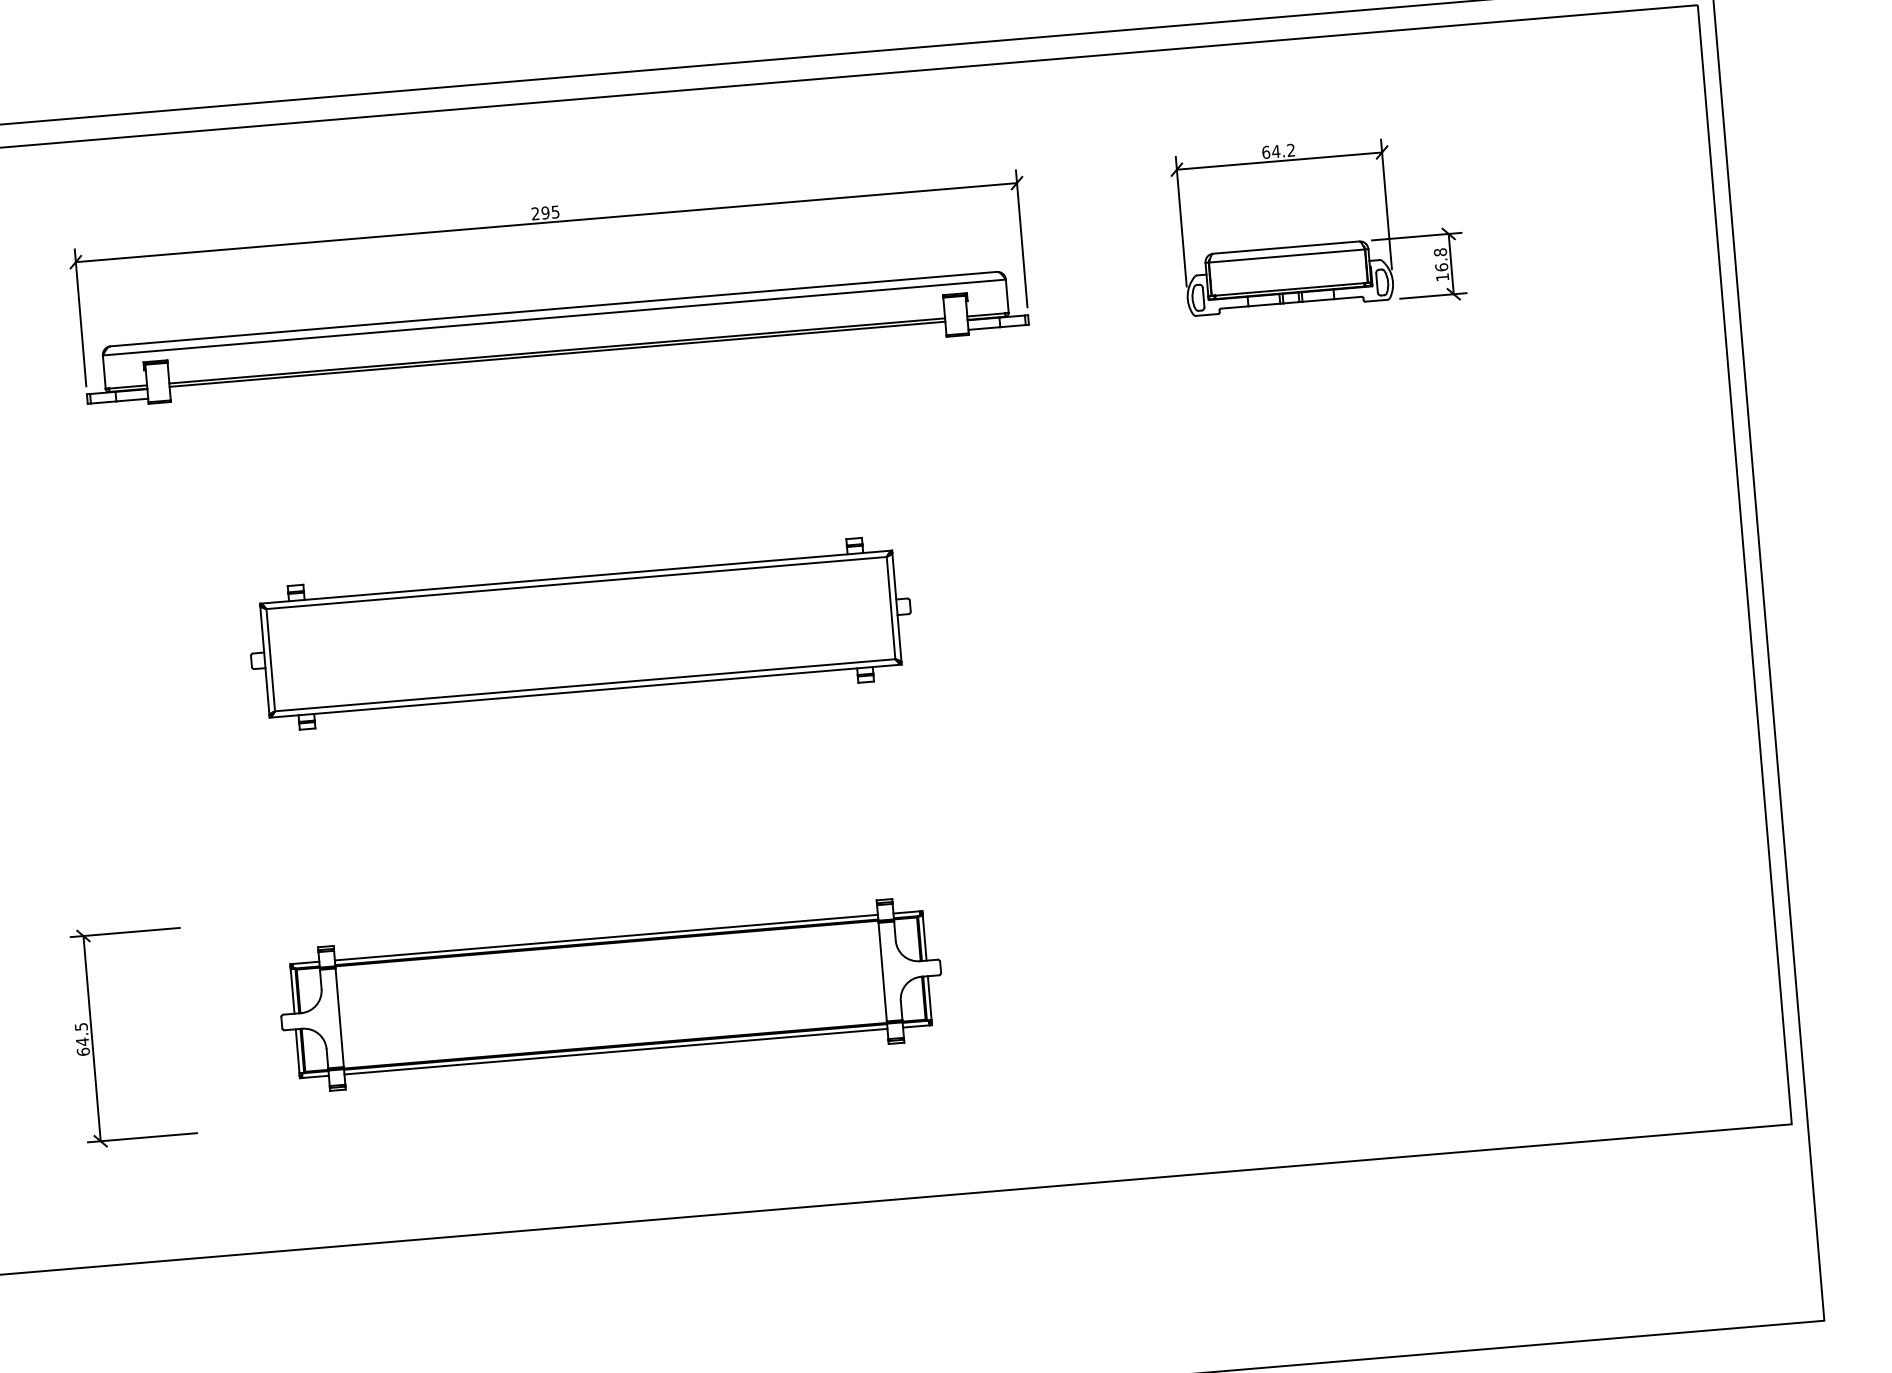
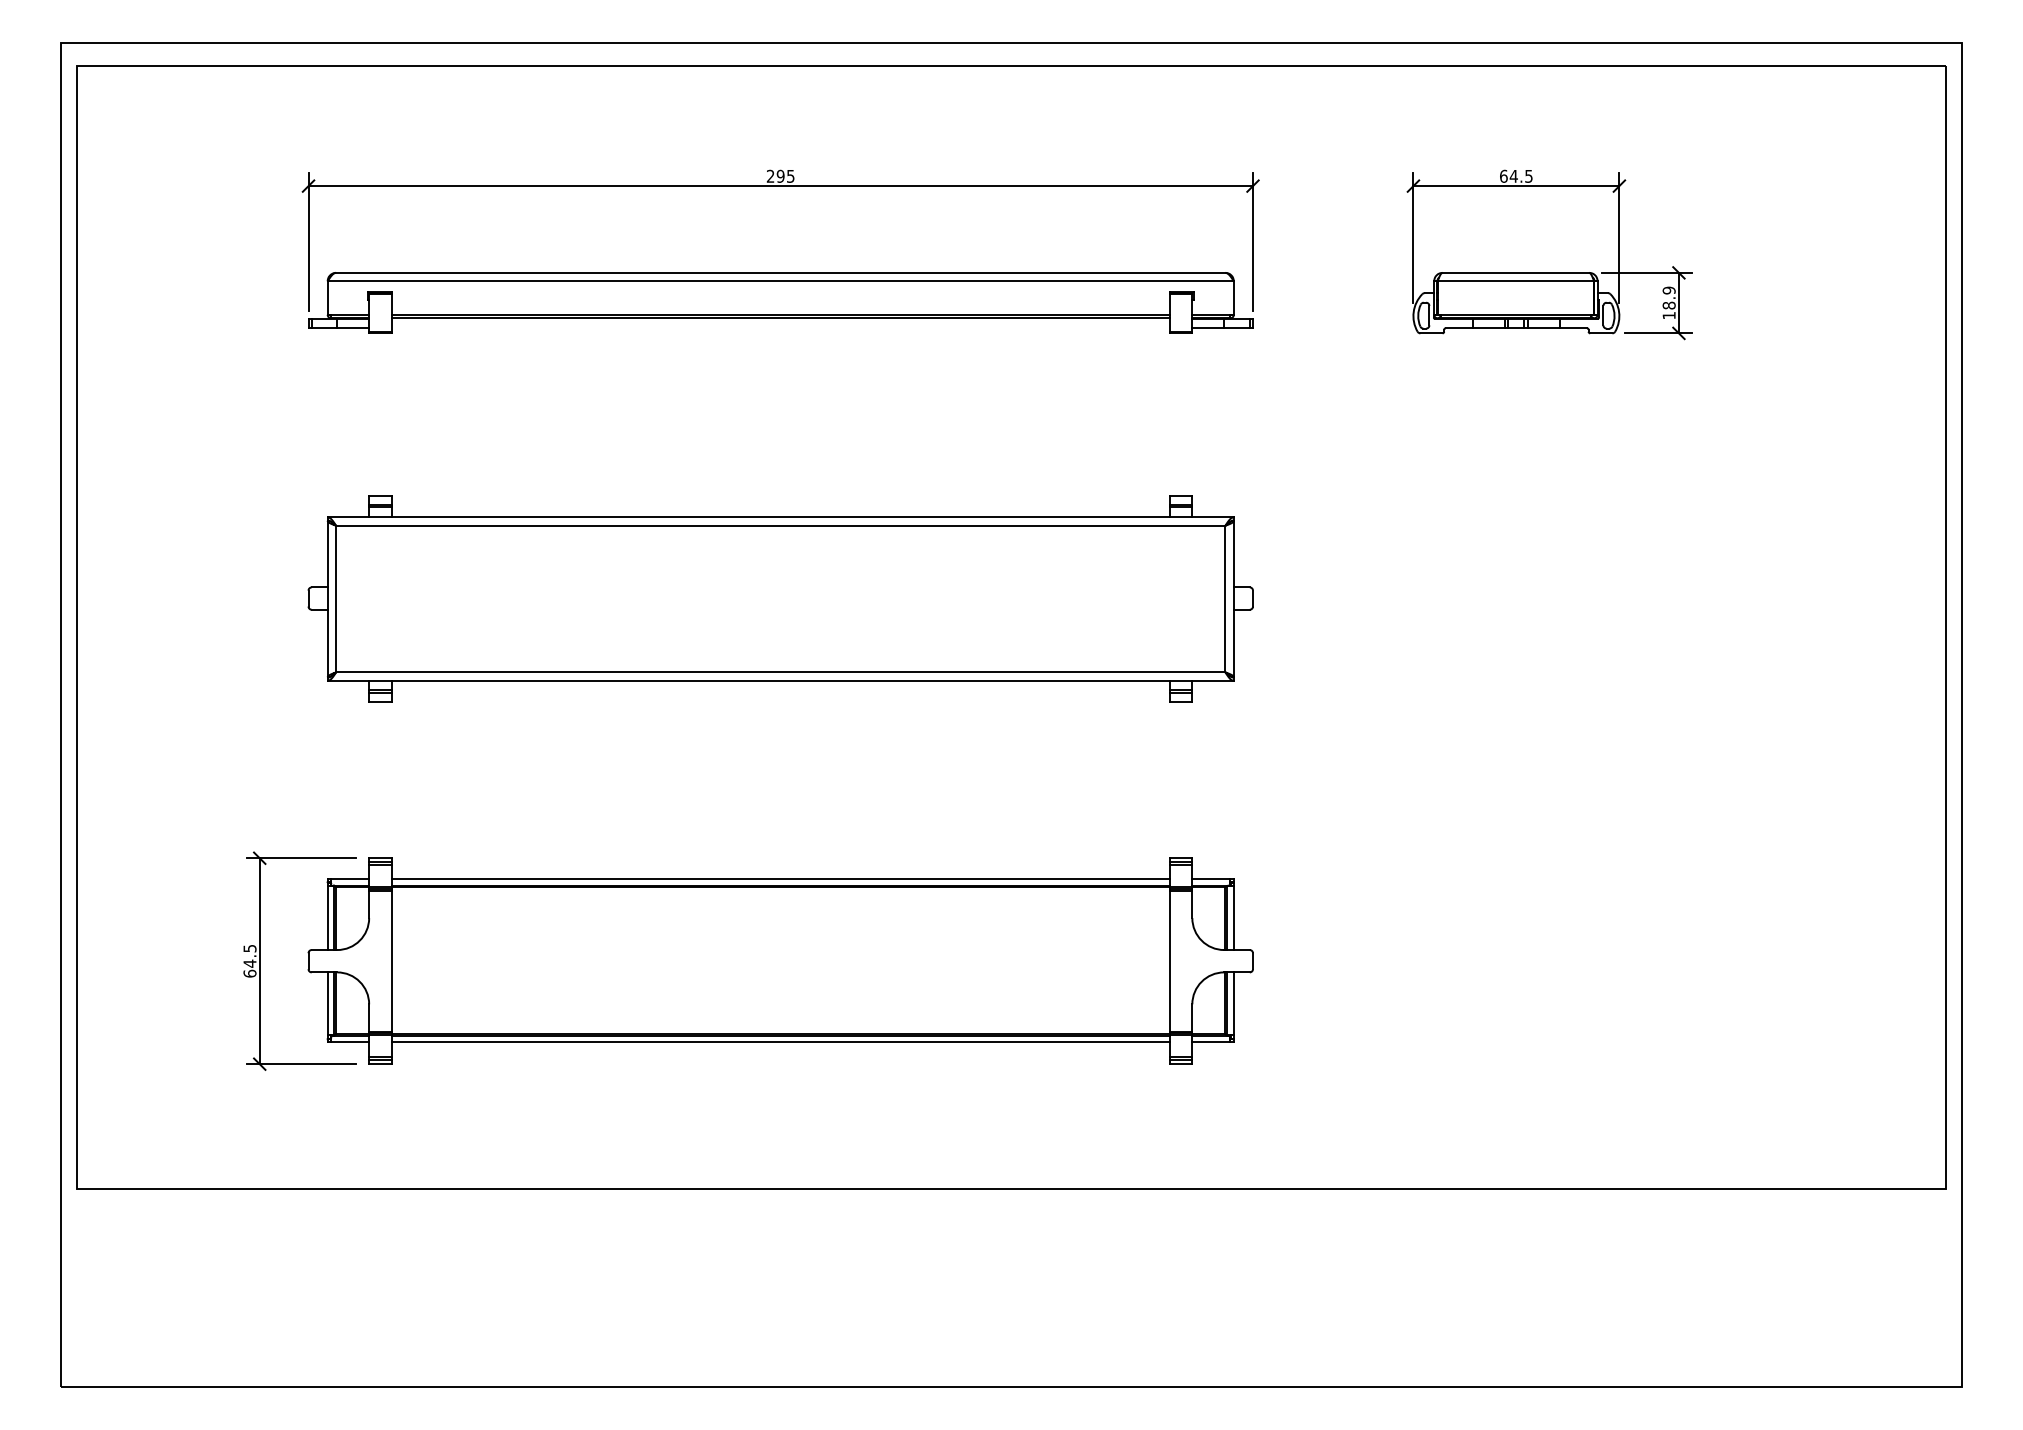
text: (1290, 149) -> (1528, 175), 64.2 -> 64.5
text: (1440, 259) -> (1668, 297), 16.8 -> 18.9
part: (580, 633) -> (780, 598), size x1.43
part: (610, 994) -> (780, 960), size x1.43

